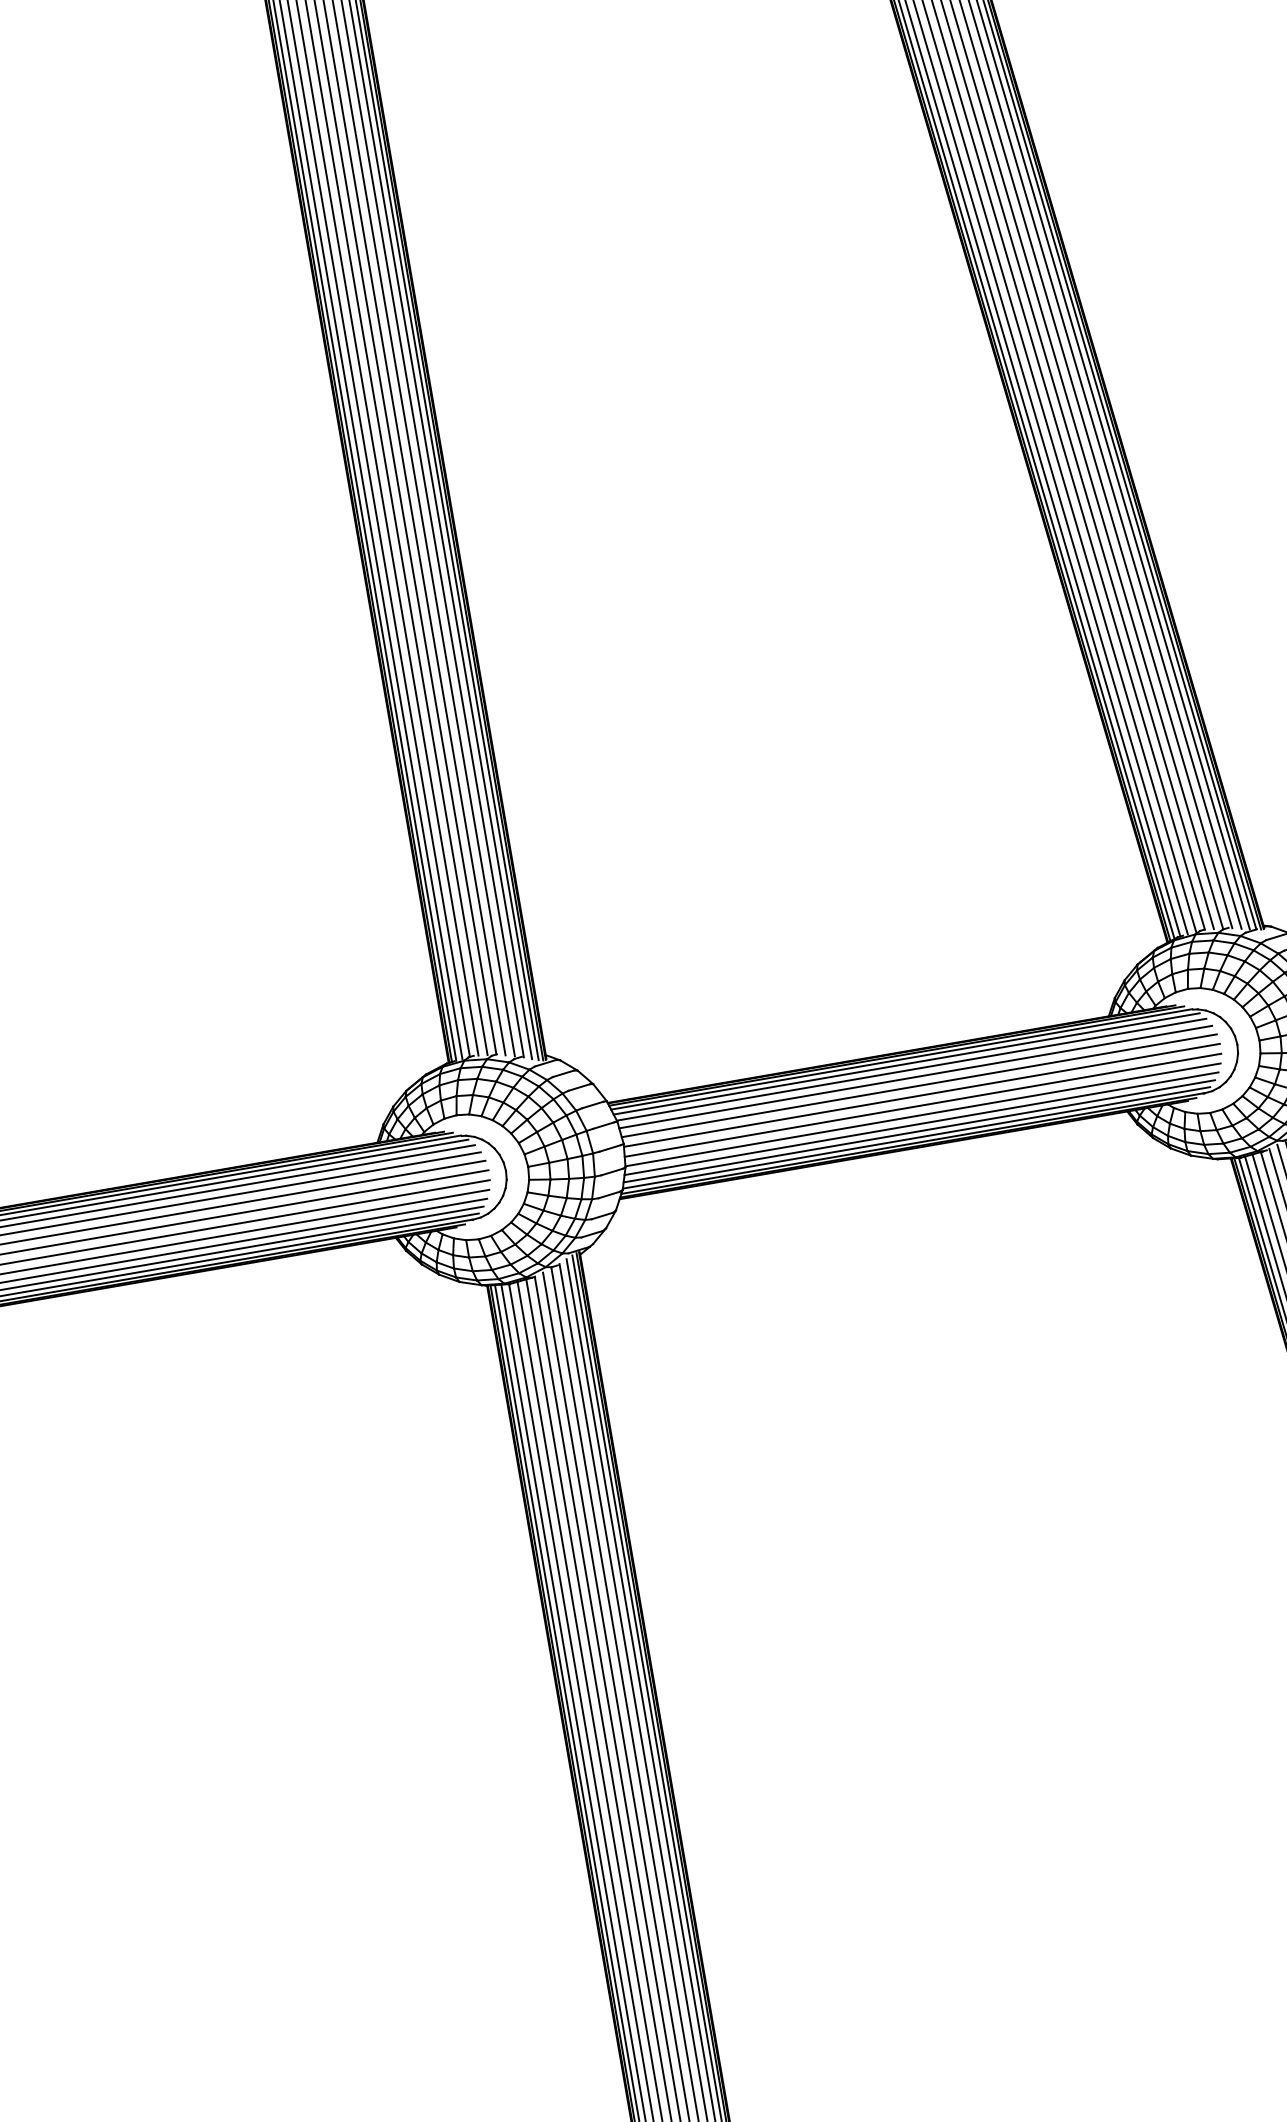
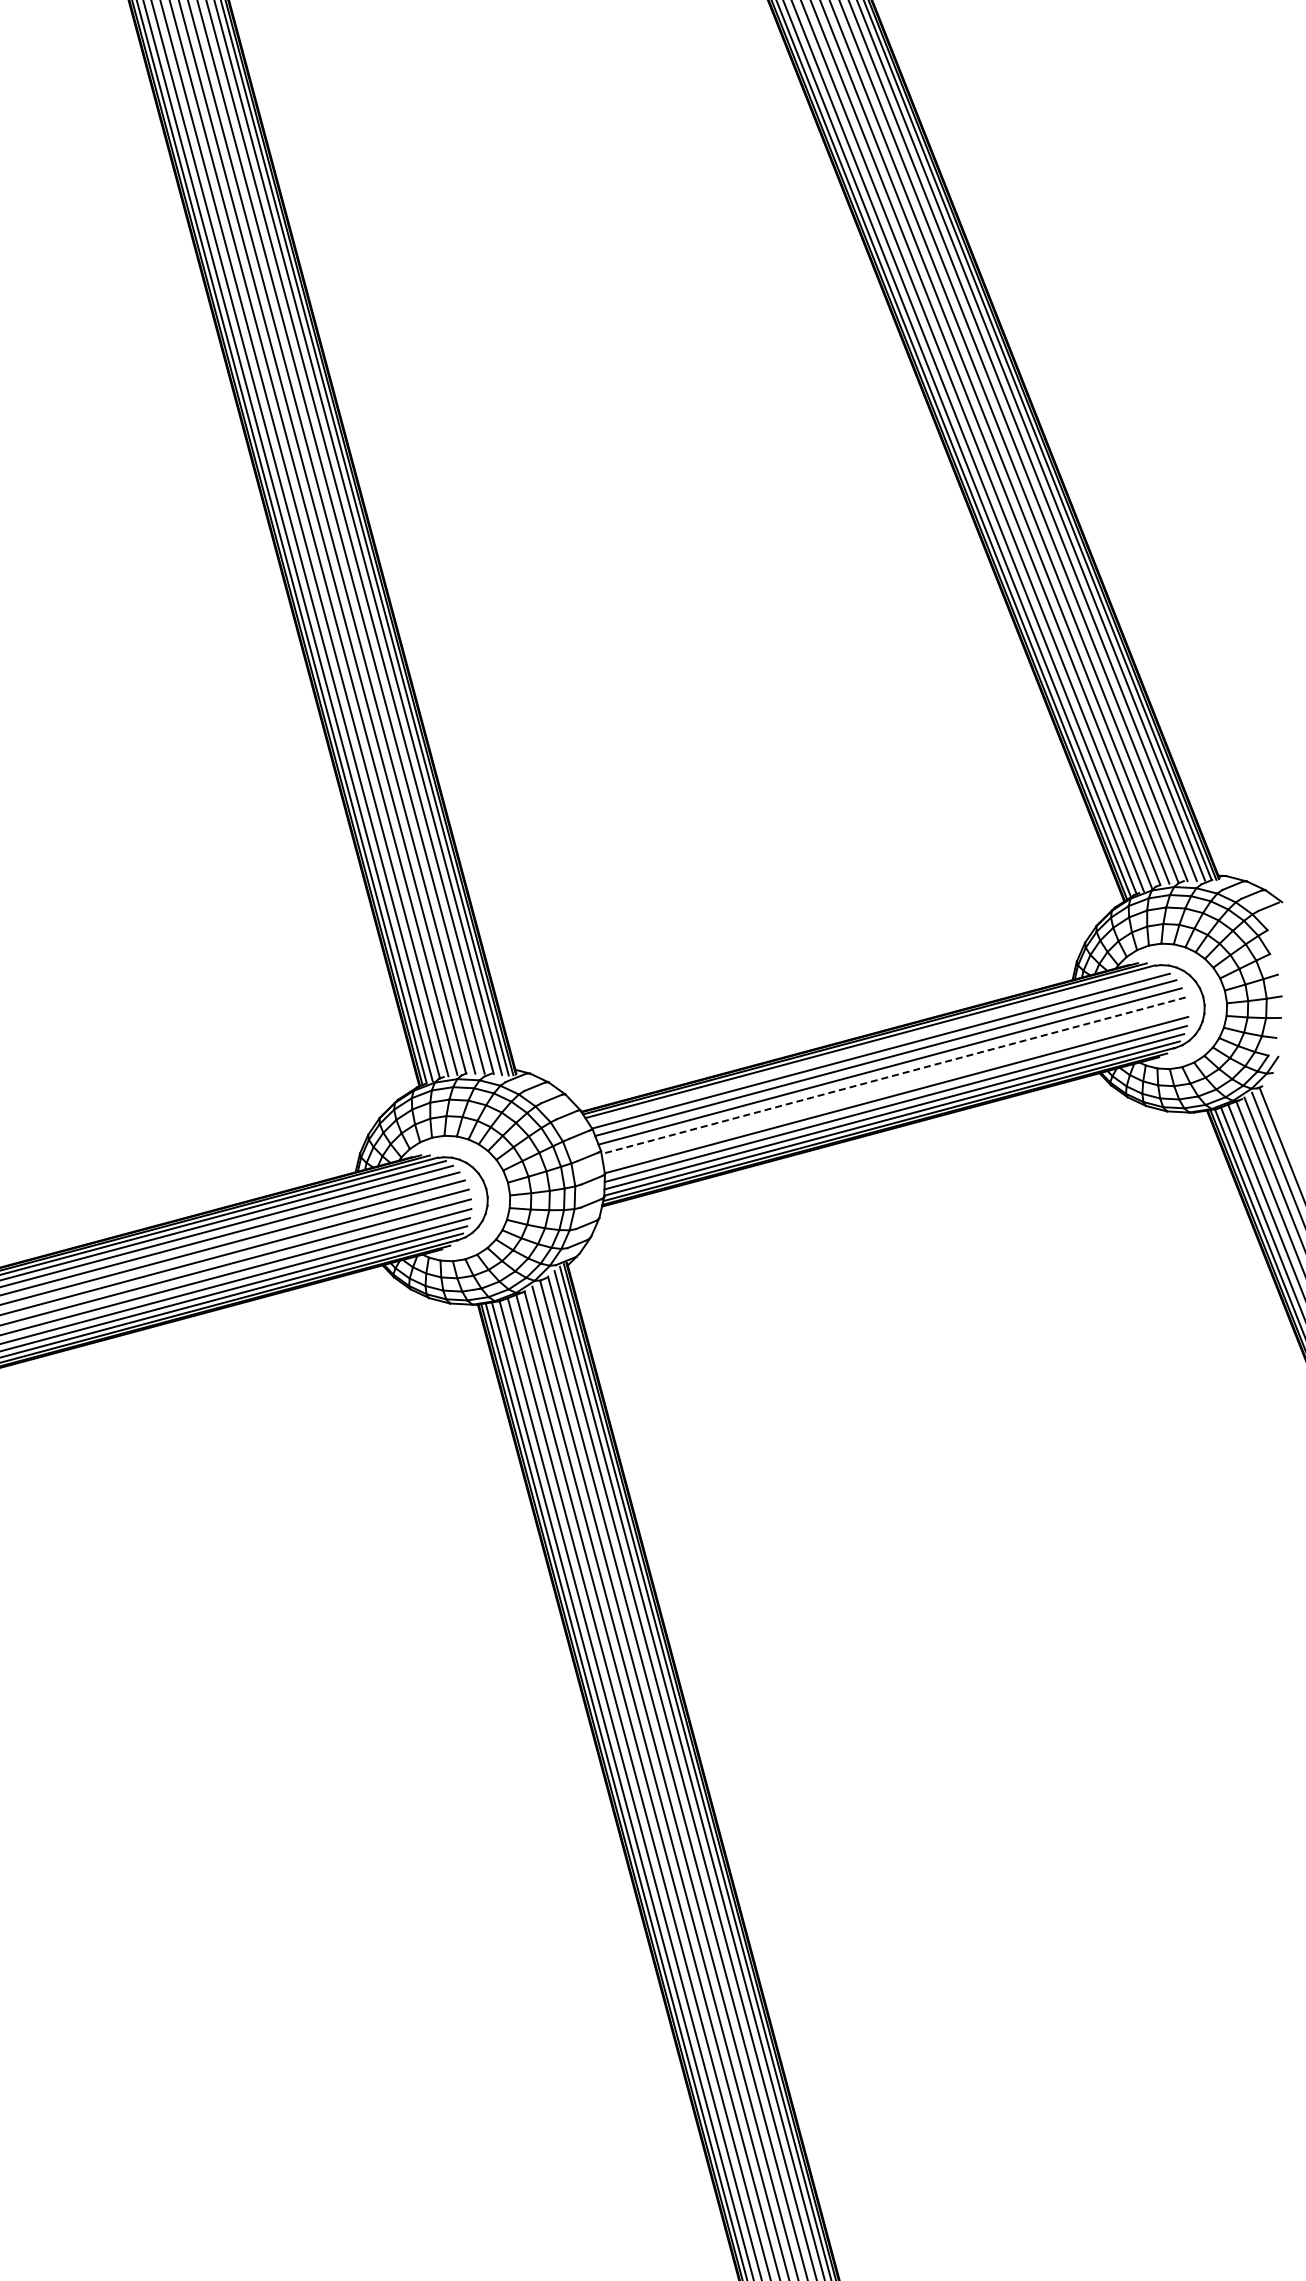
line: (906, 1063) -> (875, 1045), removed
line: (921, 1095) -> (893, 1075), solid -> dashed
line: (922, 1105) -> (895, 1085), removed

